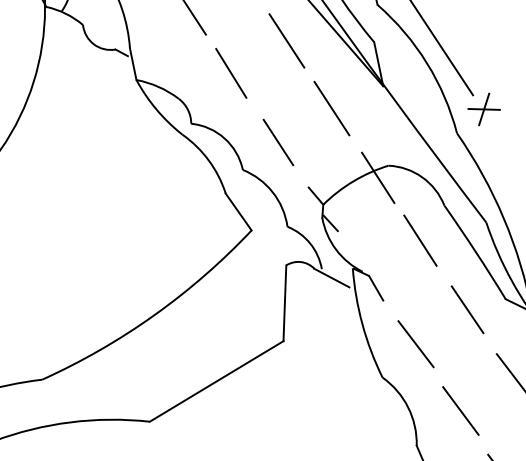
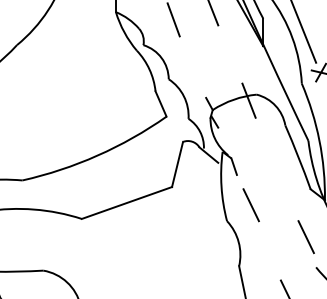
line: (331, 108) -> (229, 53), removed
line: (278, 141) -> (193, 66), removed
line: (420, 240) -> (266, 143), removed
line: (467, 309) -> (286, 190), removed
line: (460, 410) -> (269, 250), removed

